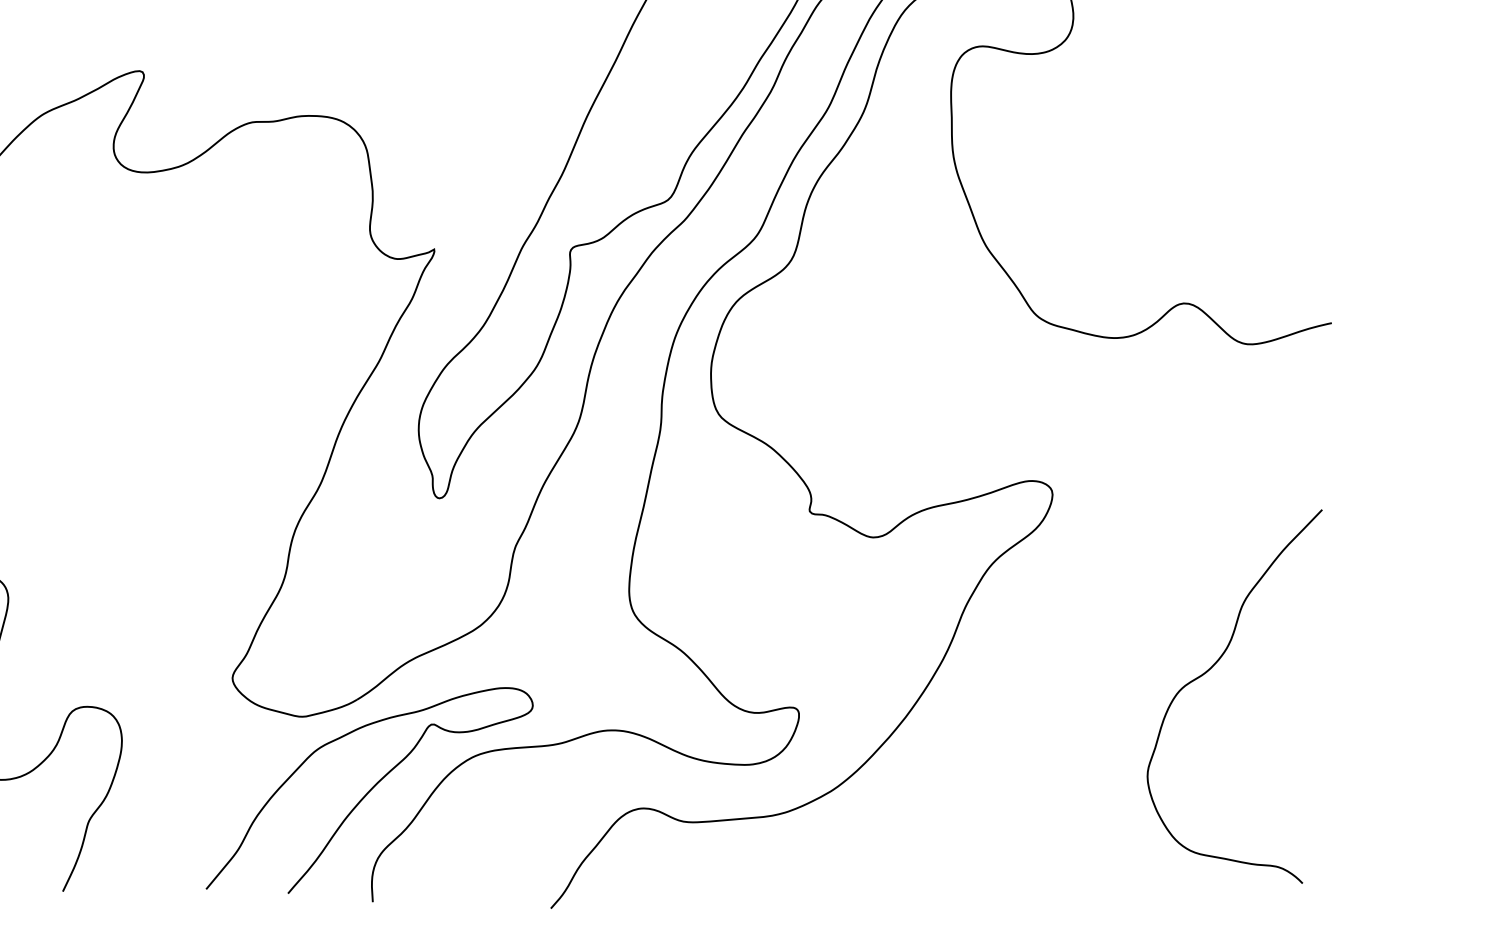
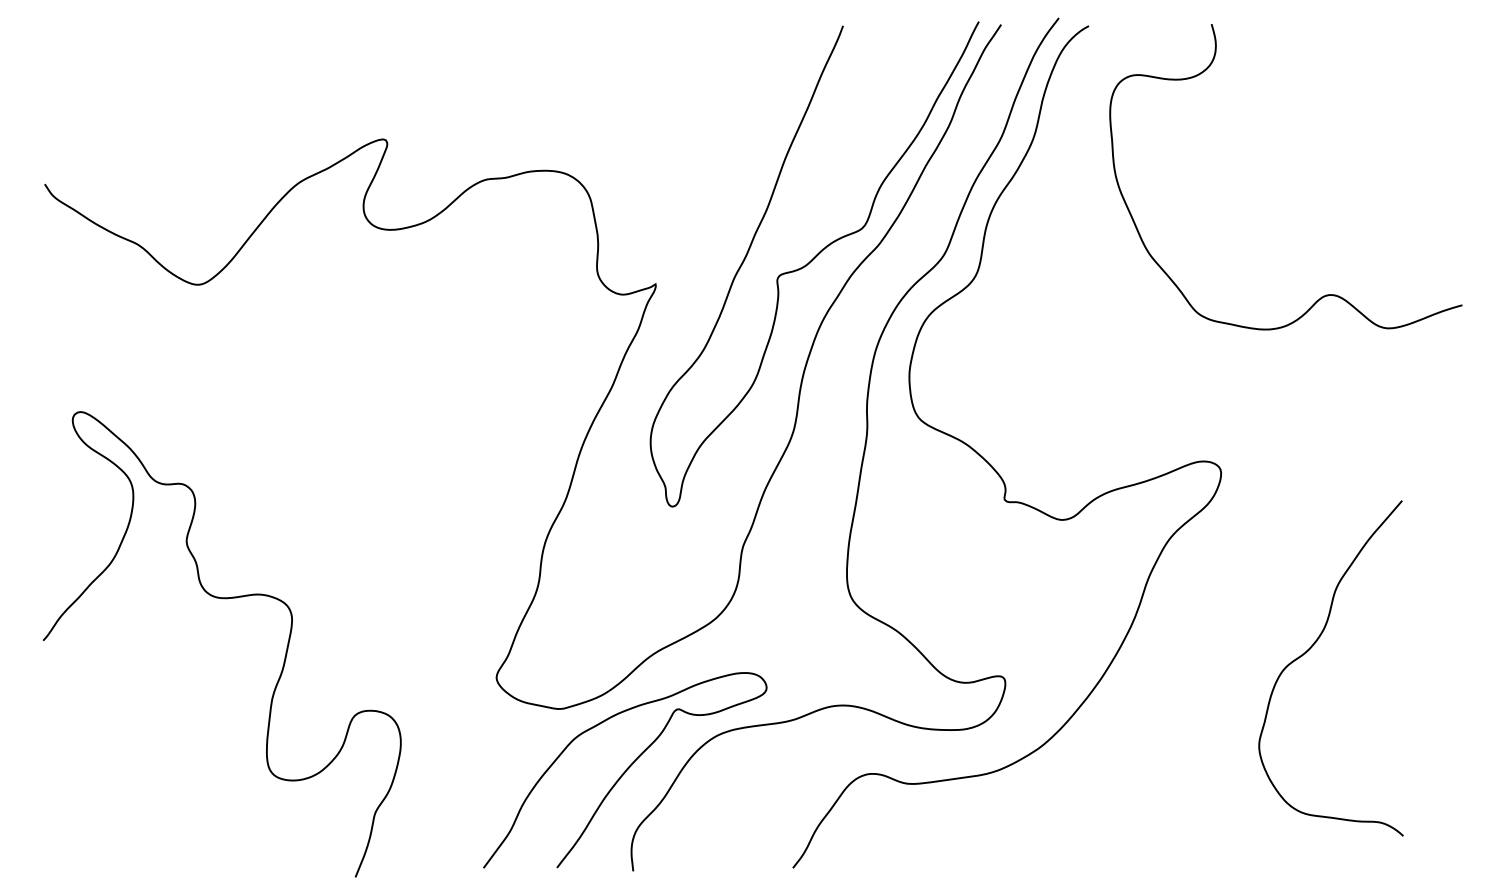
curve: (1212, 668) -> (1311, 648), moved

